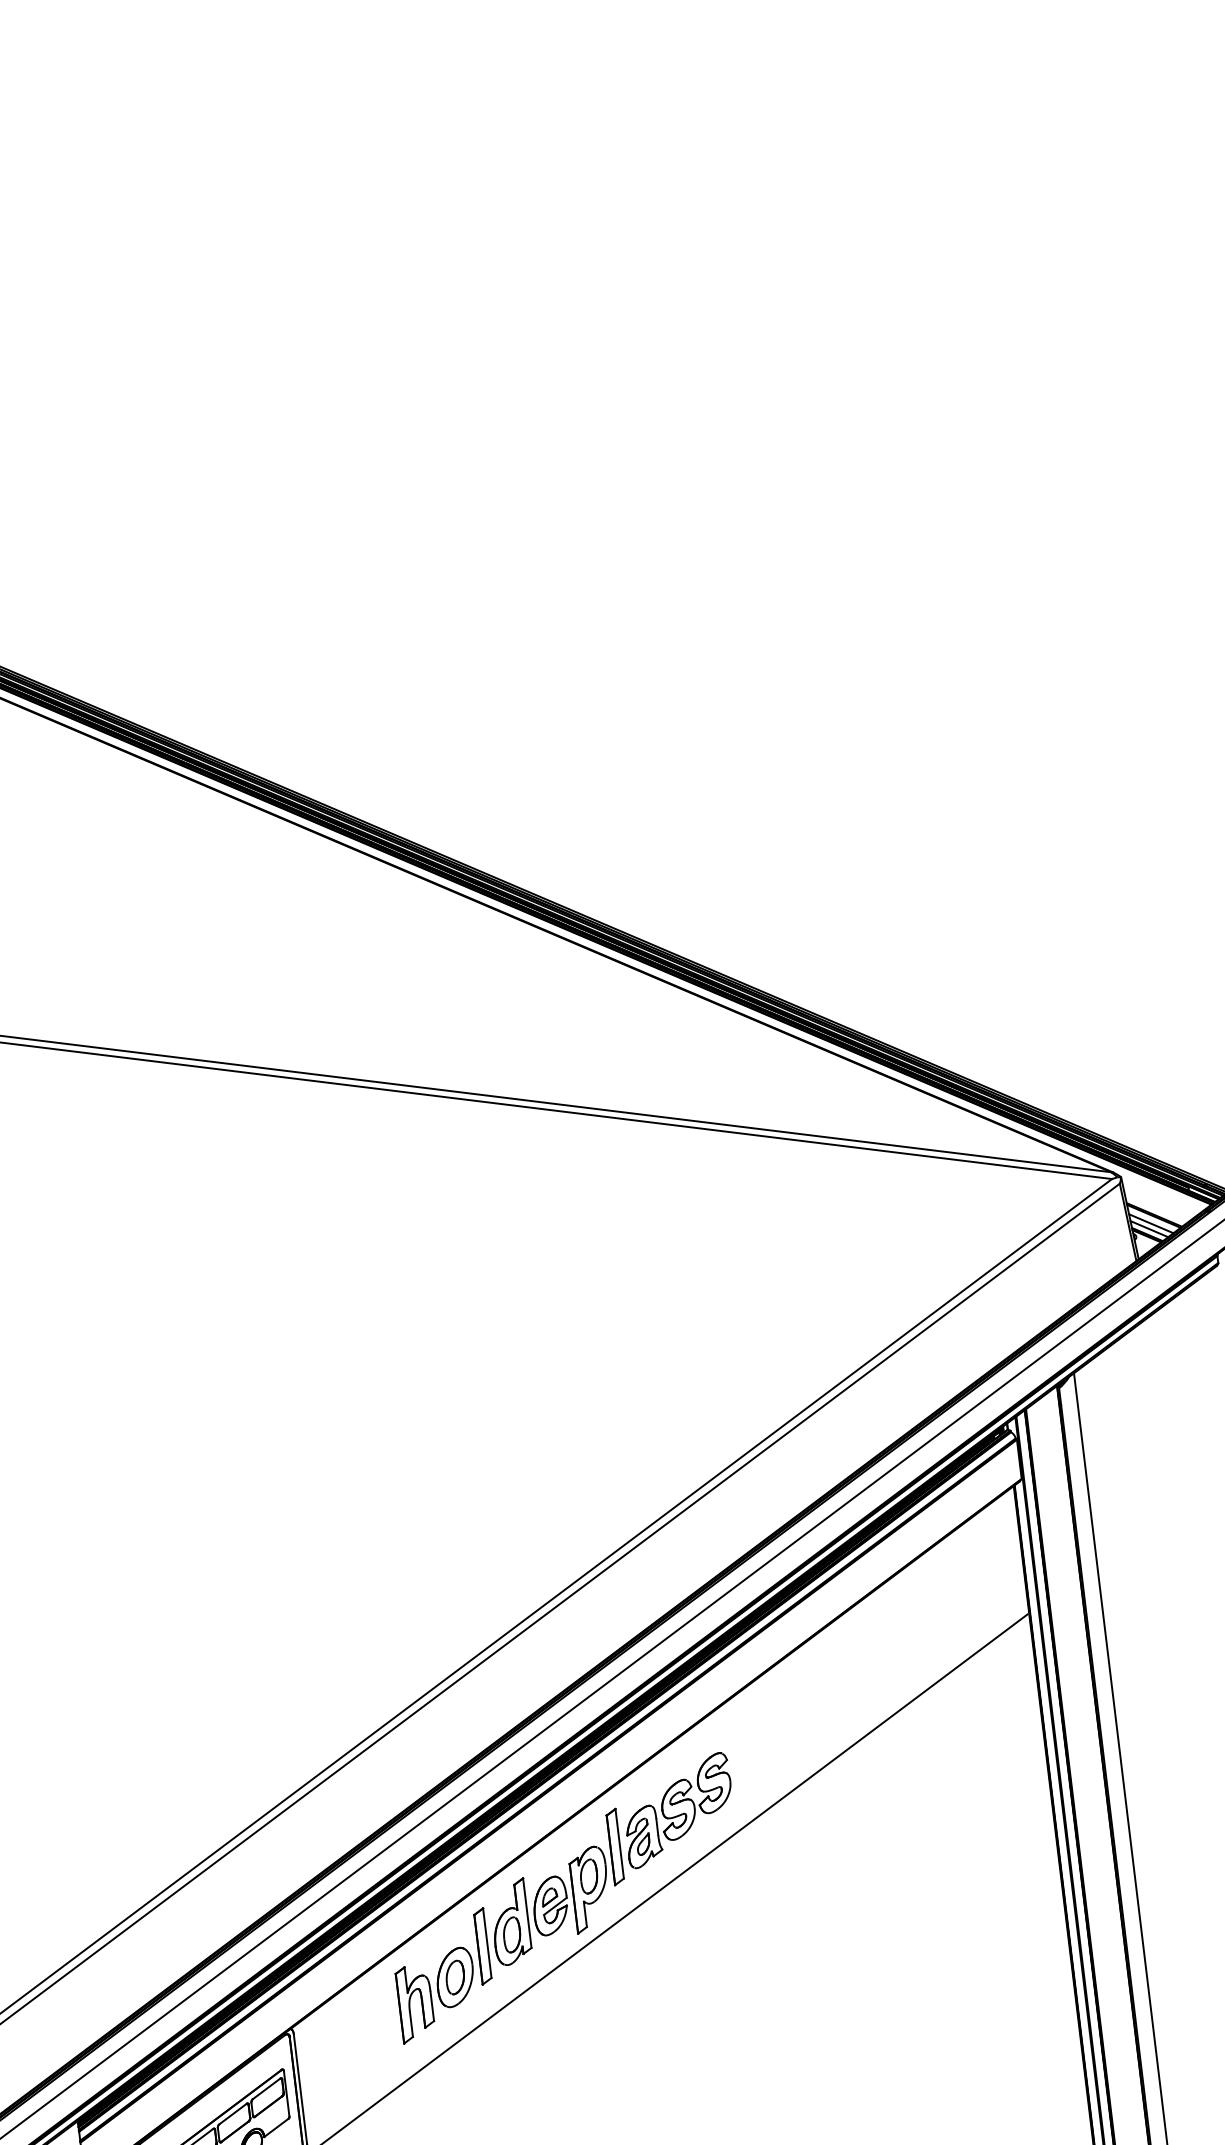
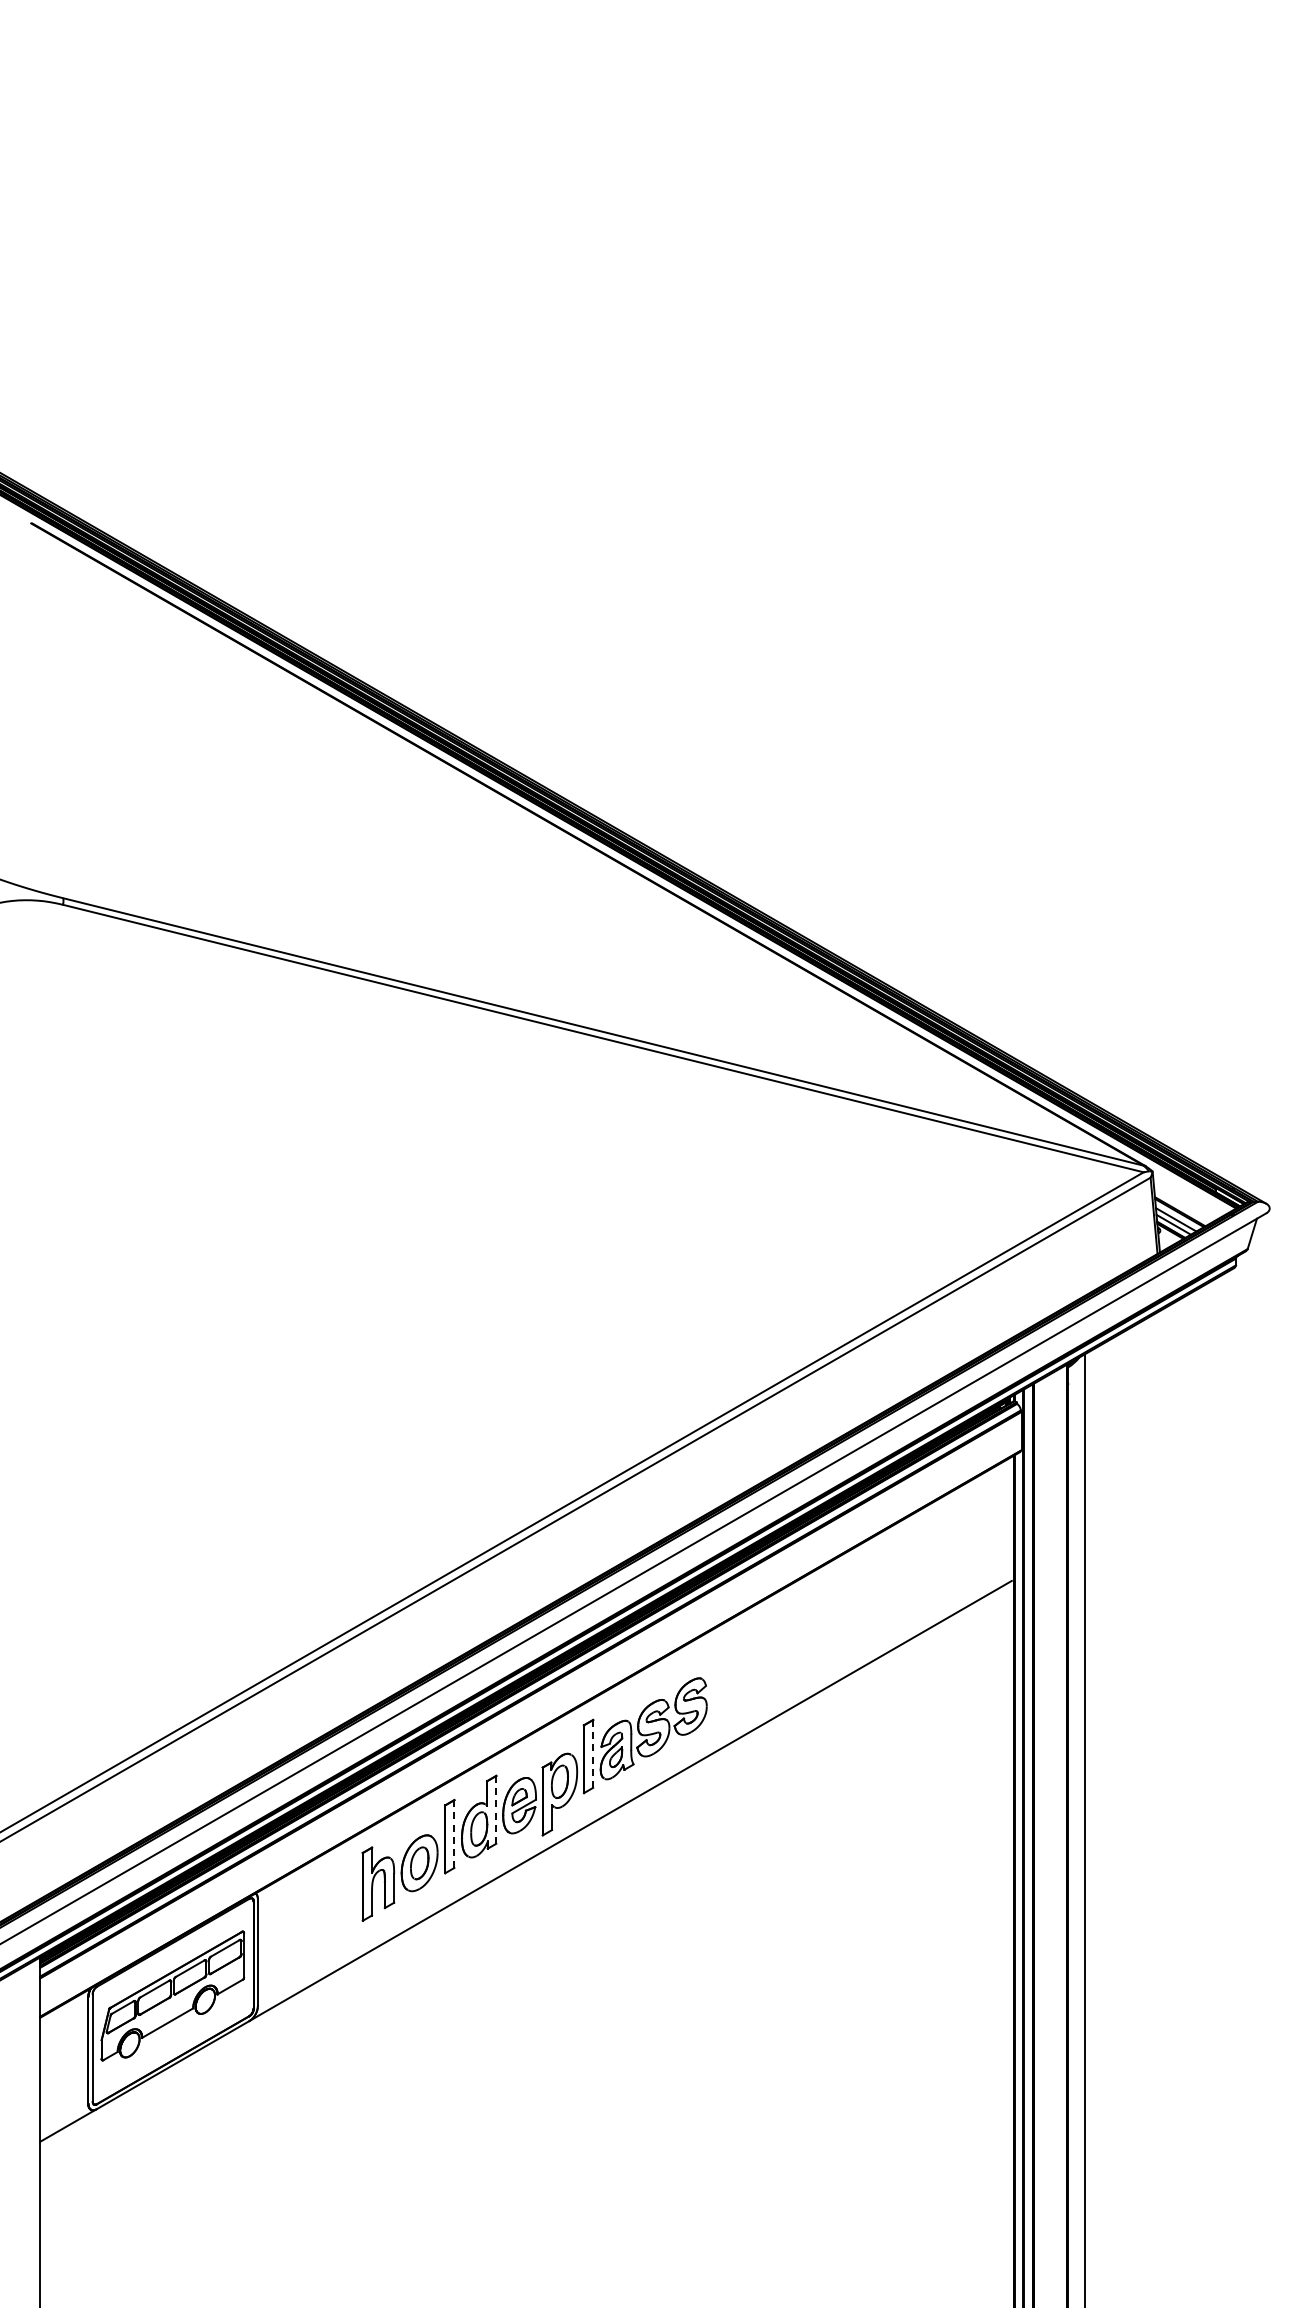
line: (619, 1843) -> (593, 1753), solid -> dashed
line: (527, 1912) -> (496, 1809), solid -> dashed
line: (487, 1943) -> (454, 1834), solid -> dashed

